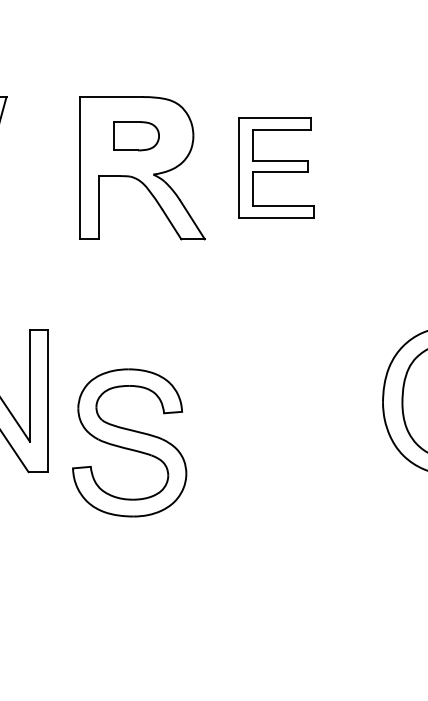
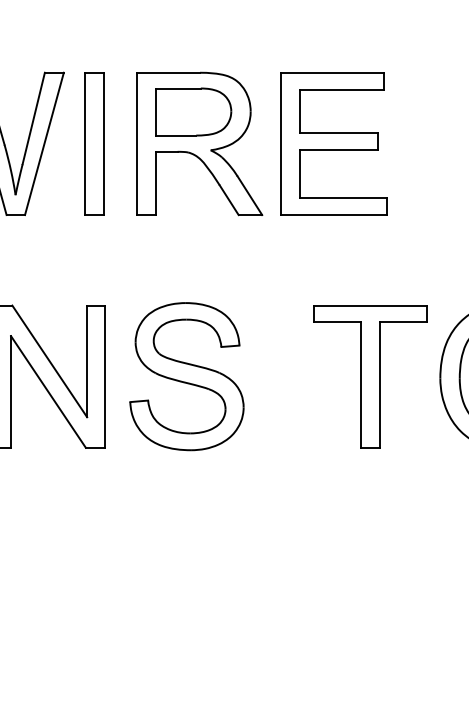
part: (136, 135) -> (193, 111), size x1.67
part: (37, 167) -> (94, 143), added
part: (276, 167) -> (333, 143), size x1.43
part: (313, 400) -> (370, 376), added
part: (129, 442) -> (186, 376), moved

